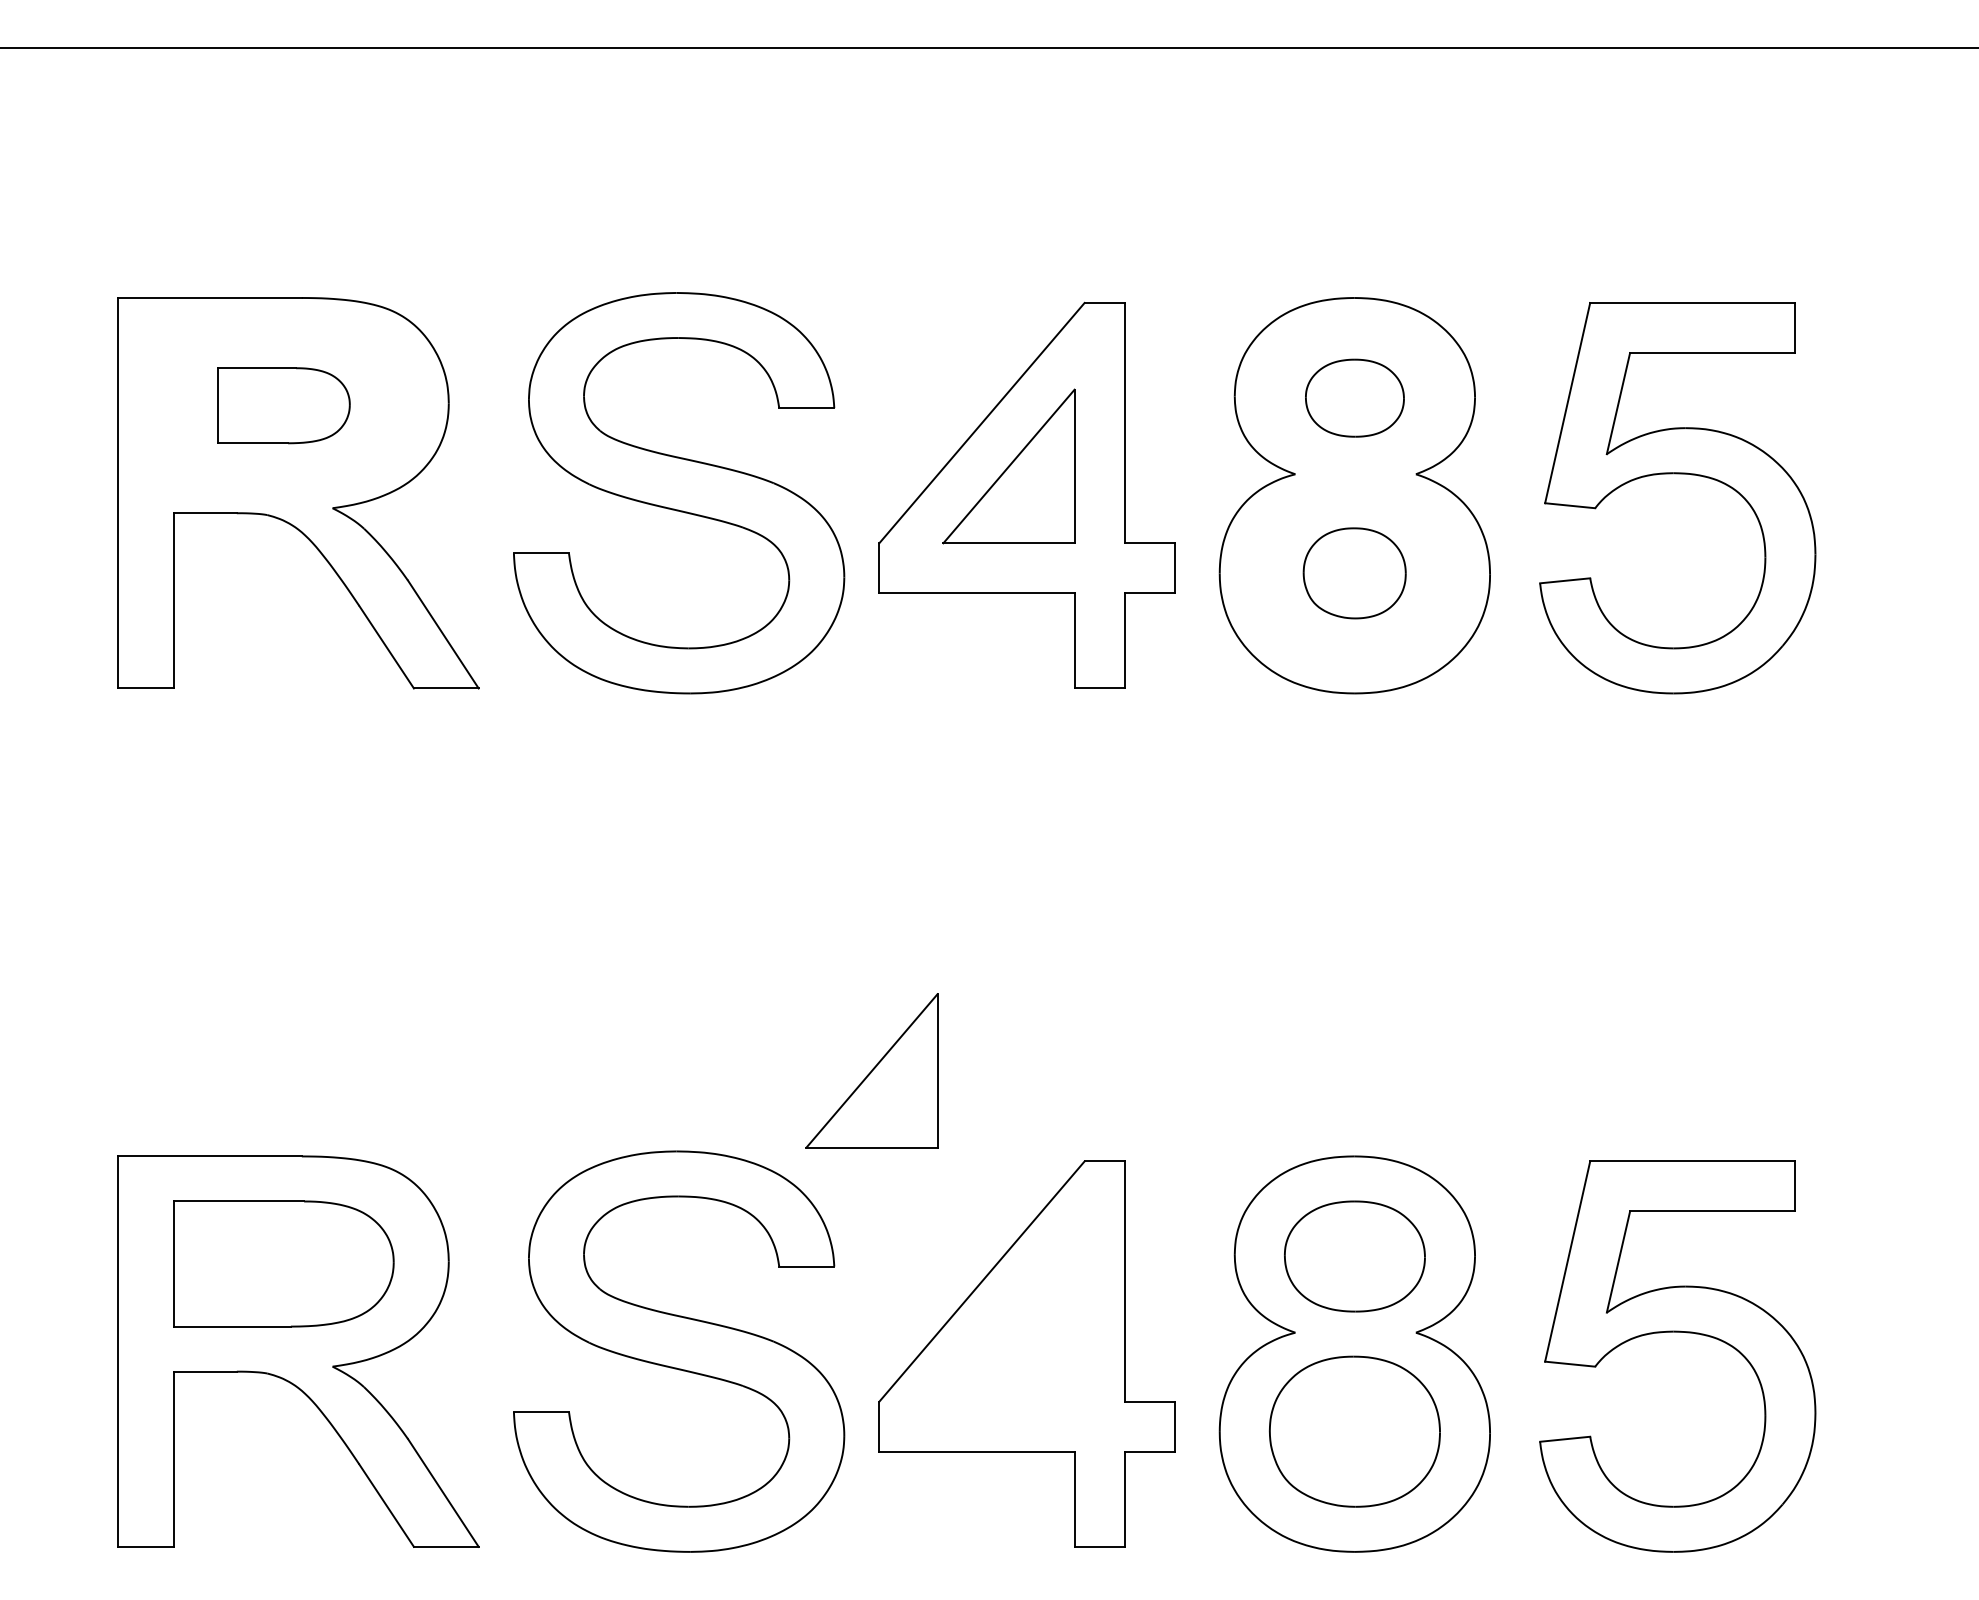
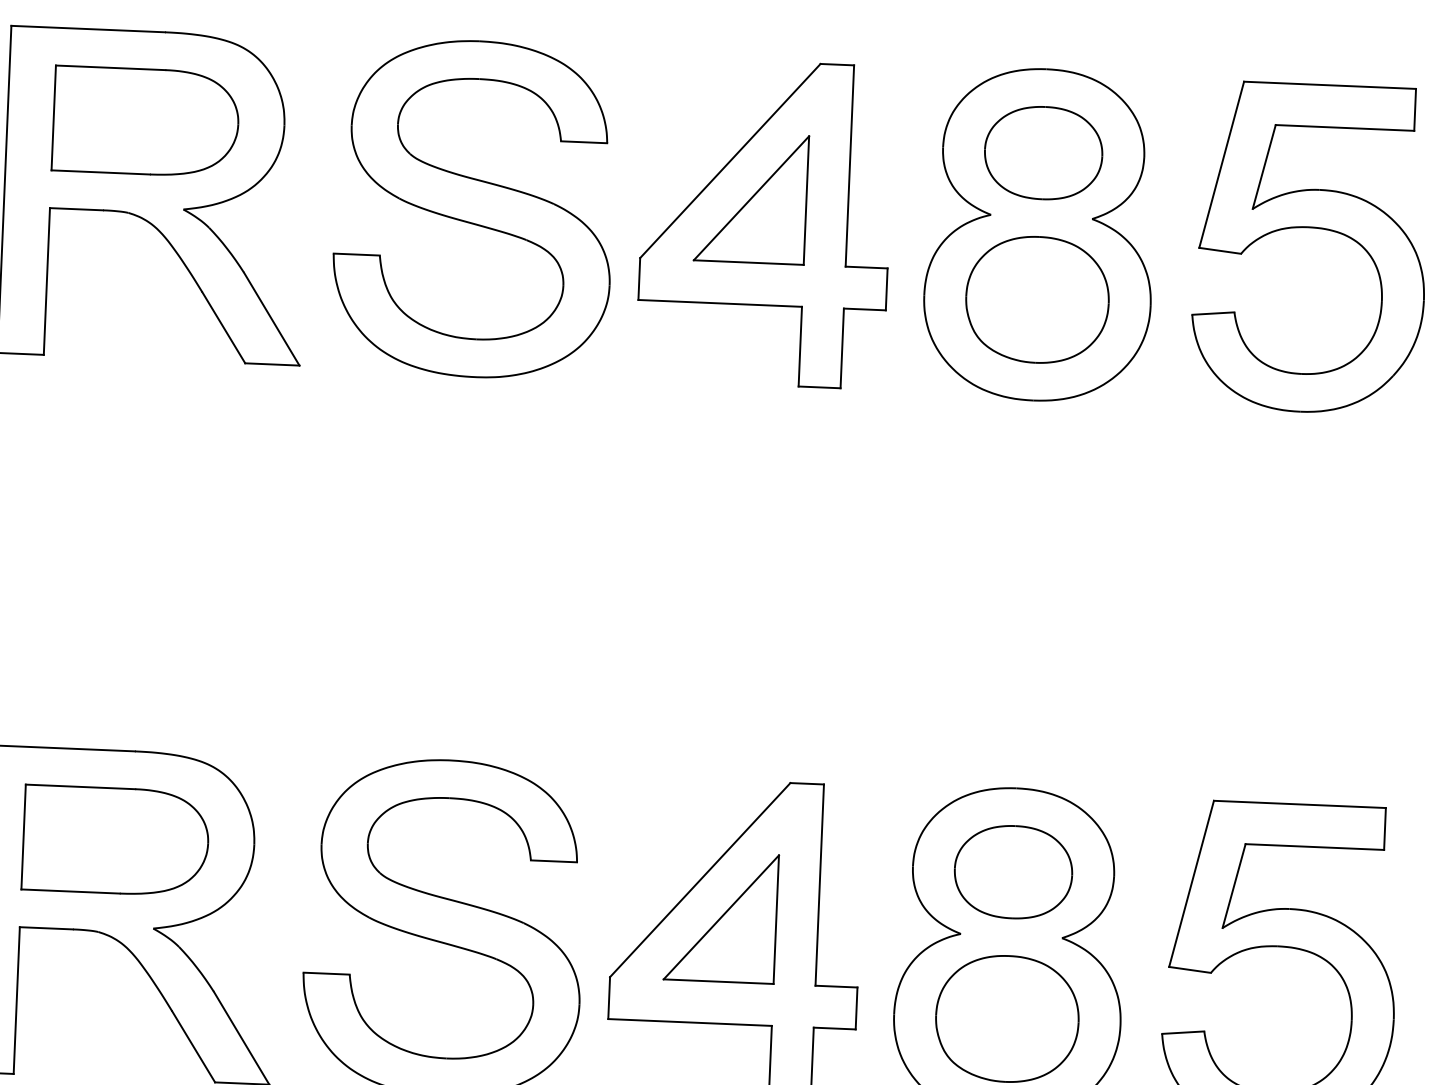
part: (1354, 398) -> (1043, 153), size x1.43
part: (283, 405) -> (145, 121), size x1.67
part: (1354, 573) -> (1037, 300), size x1.67
part: (871, 1070) -> (720, 916), moved

